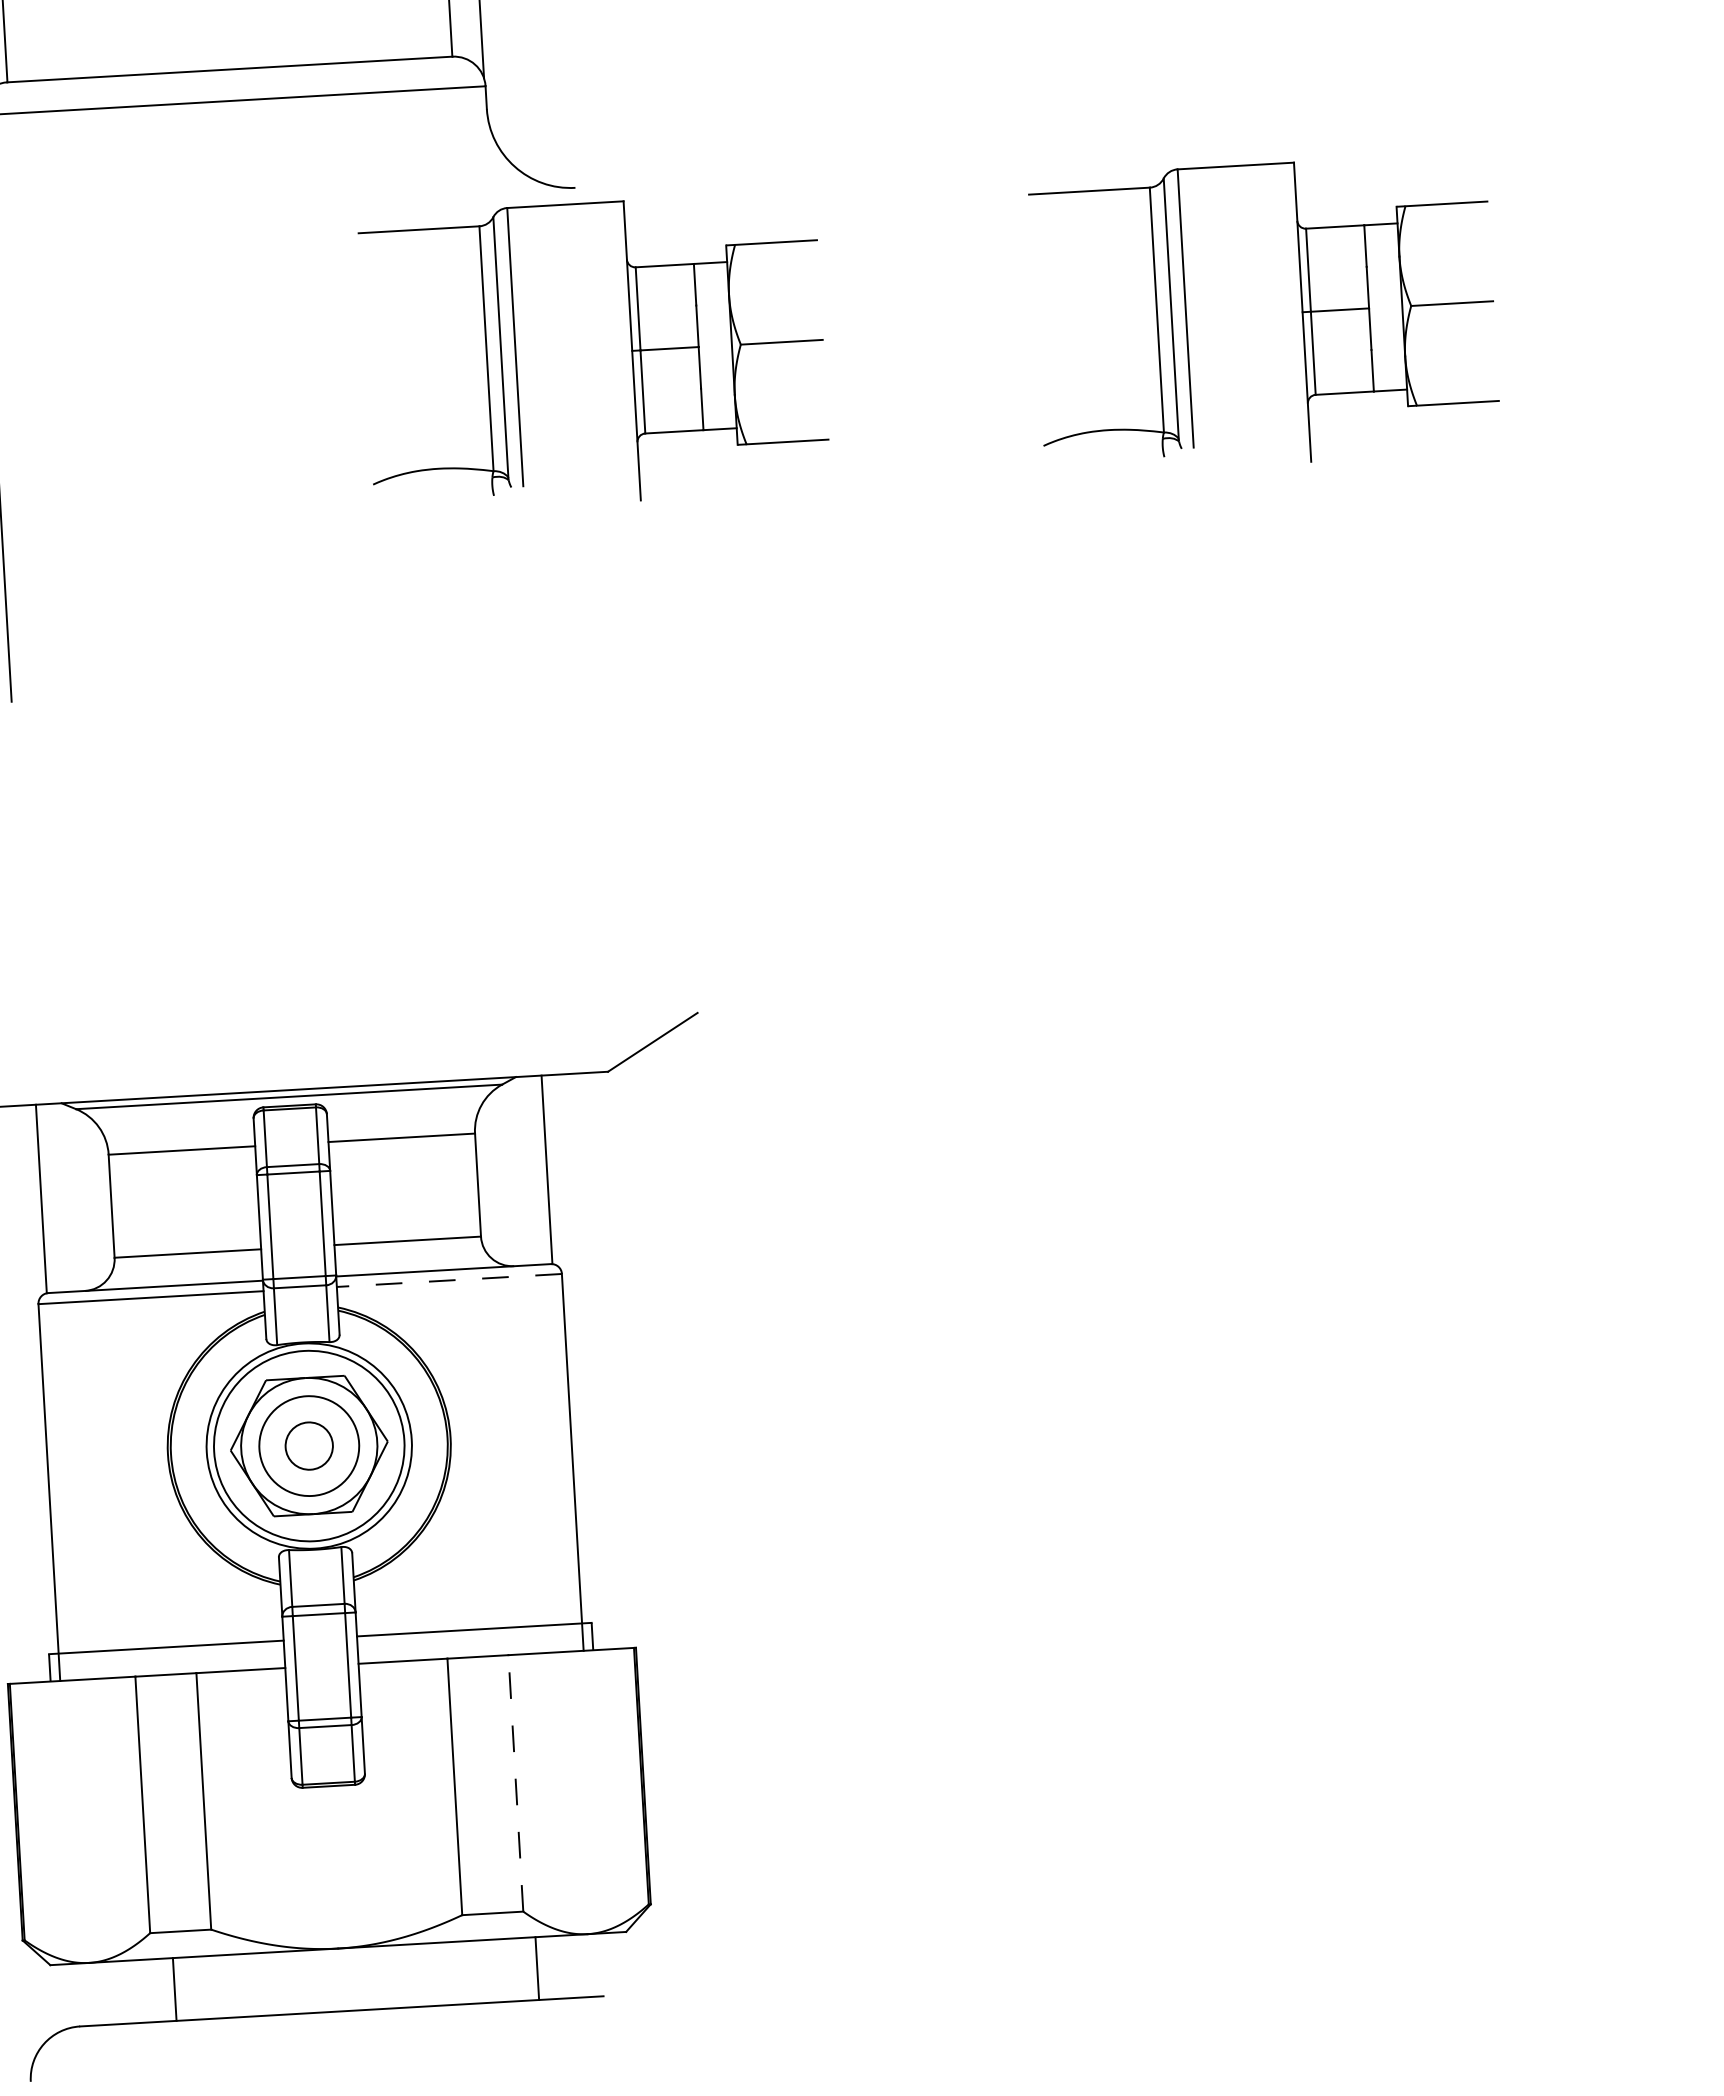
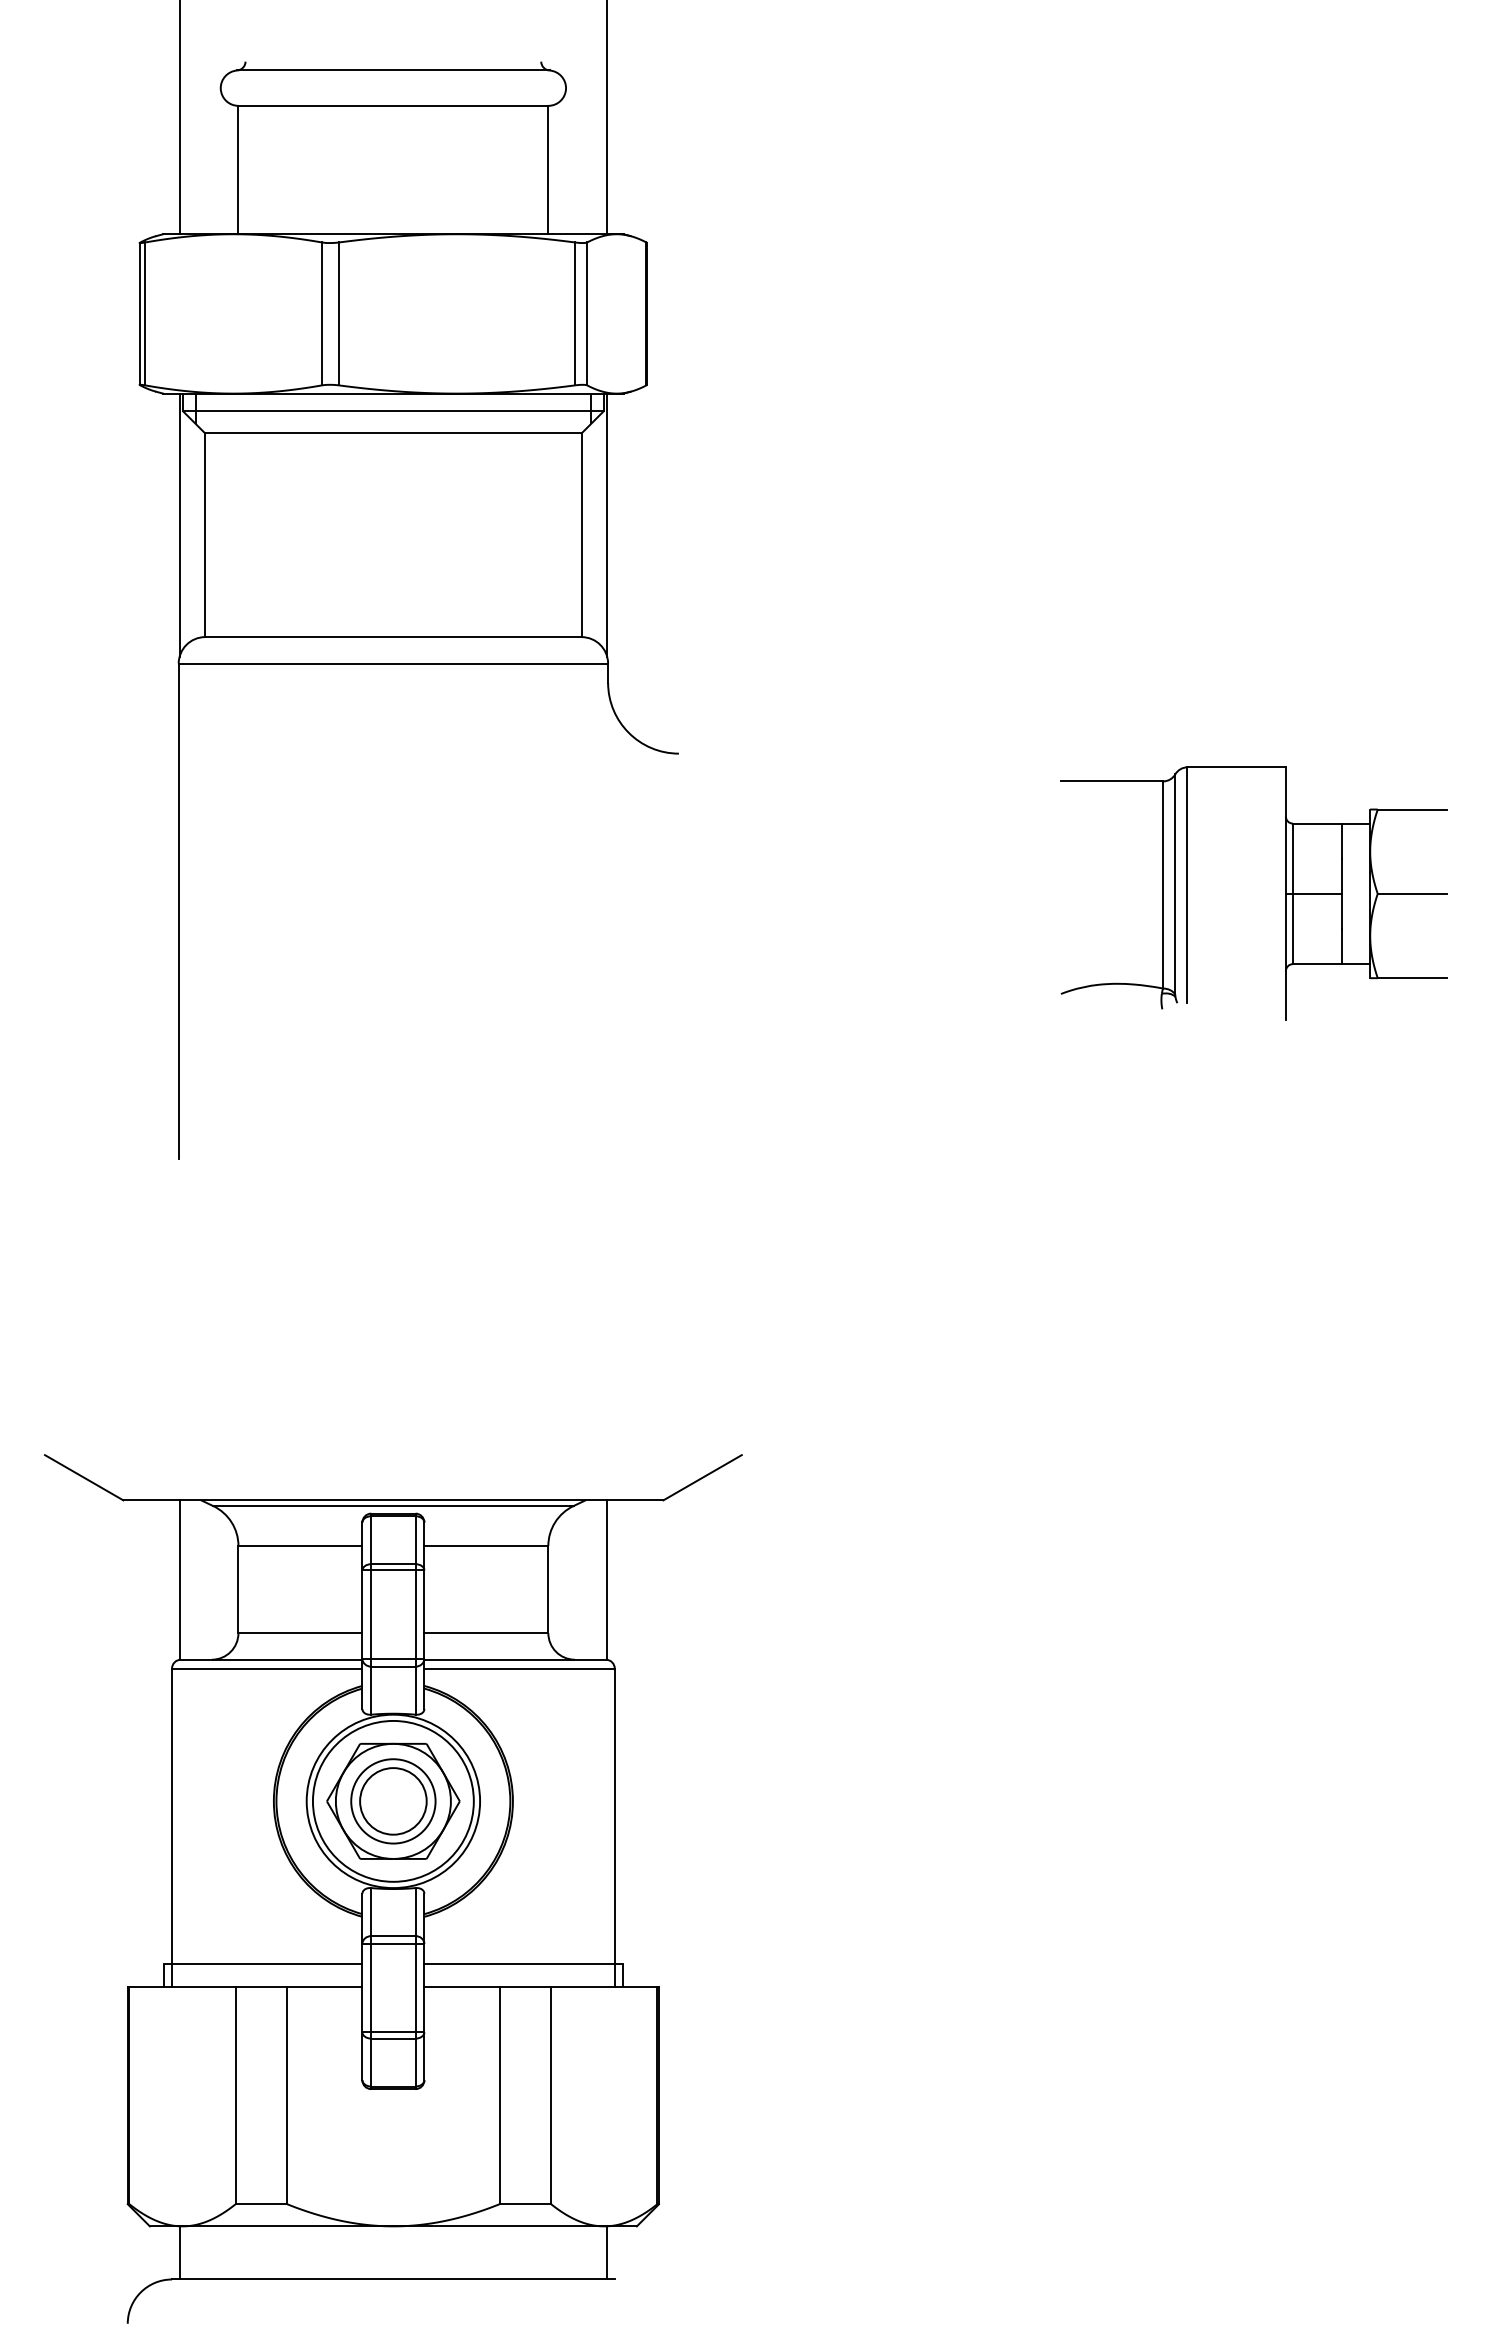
part: (631, 350) -> (718, 893), removed
line: (449, 1280) -> (519, 1668), dashed -> solid
circle: (309, 1446) -> (393, 1801), size x1.67
line: (516, 1783) -> (551, 2095), dashed -> solid
line: (537, 1968) -> (607, 2252), moved
line: (174, 1988) -> (179, 2252), moved

